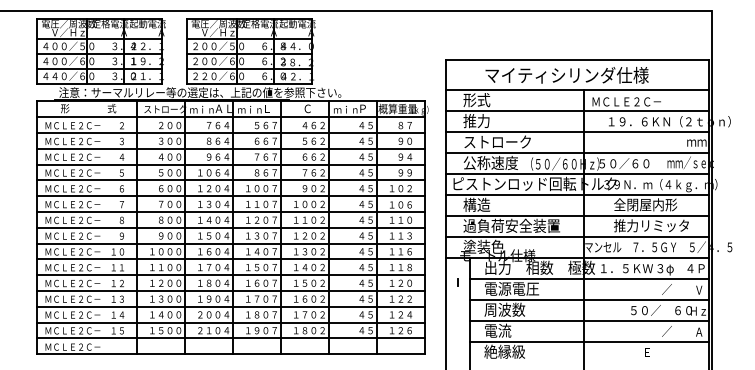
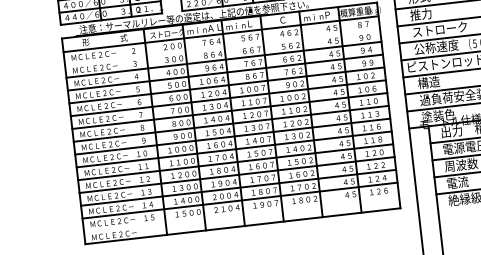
line: (230, 133) -> (222, 47), removed
line: (457, 282) -> (420, 147), removed
line: (230, 338) -> (241, 213), removed

